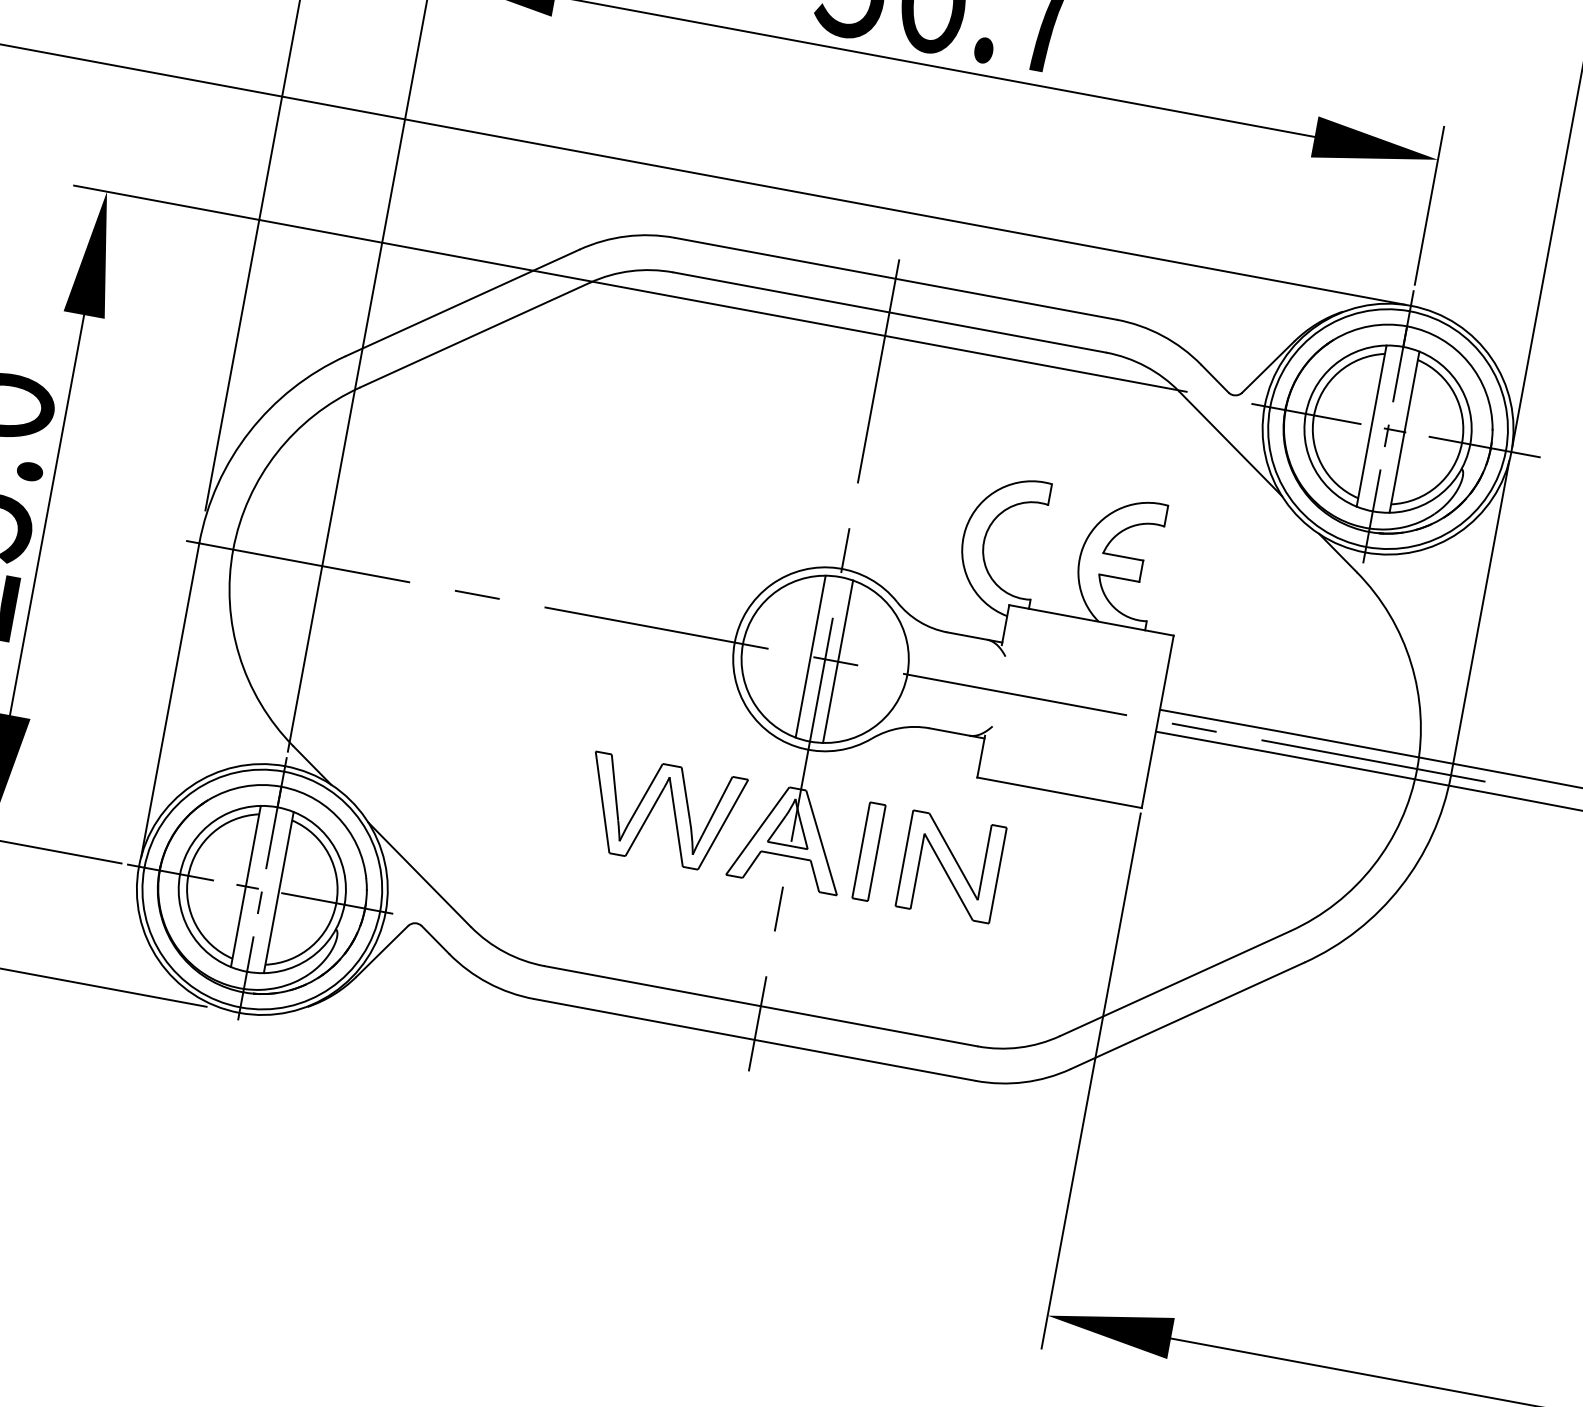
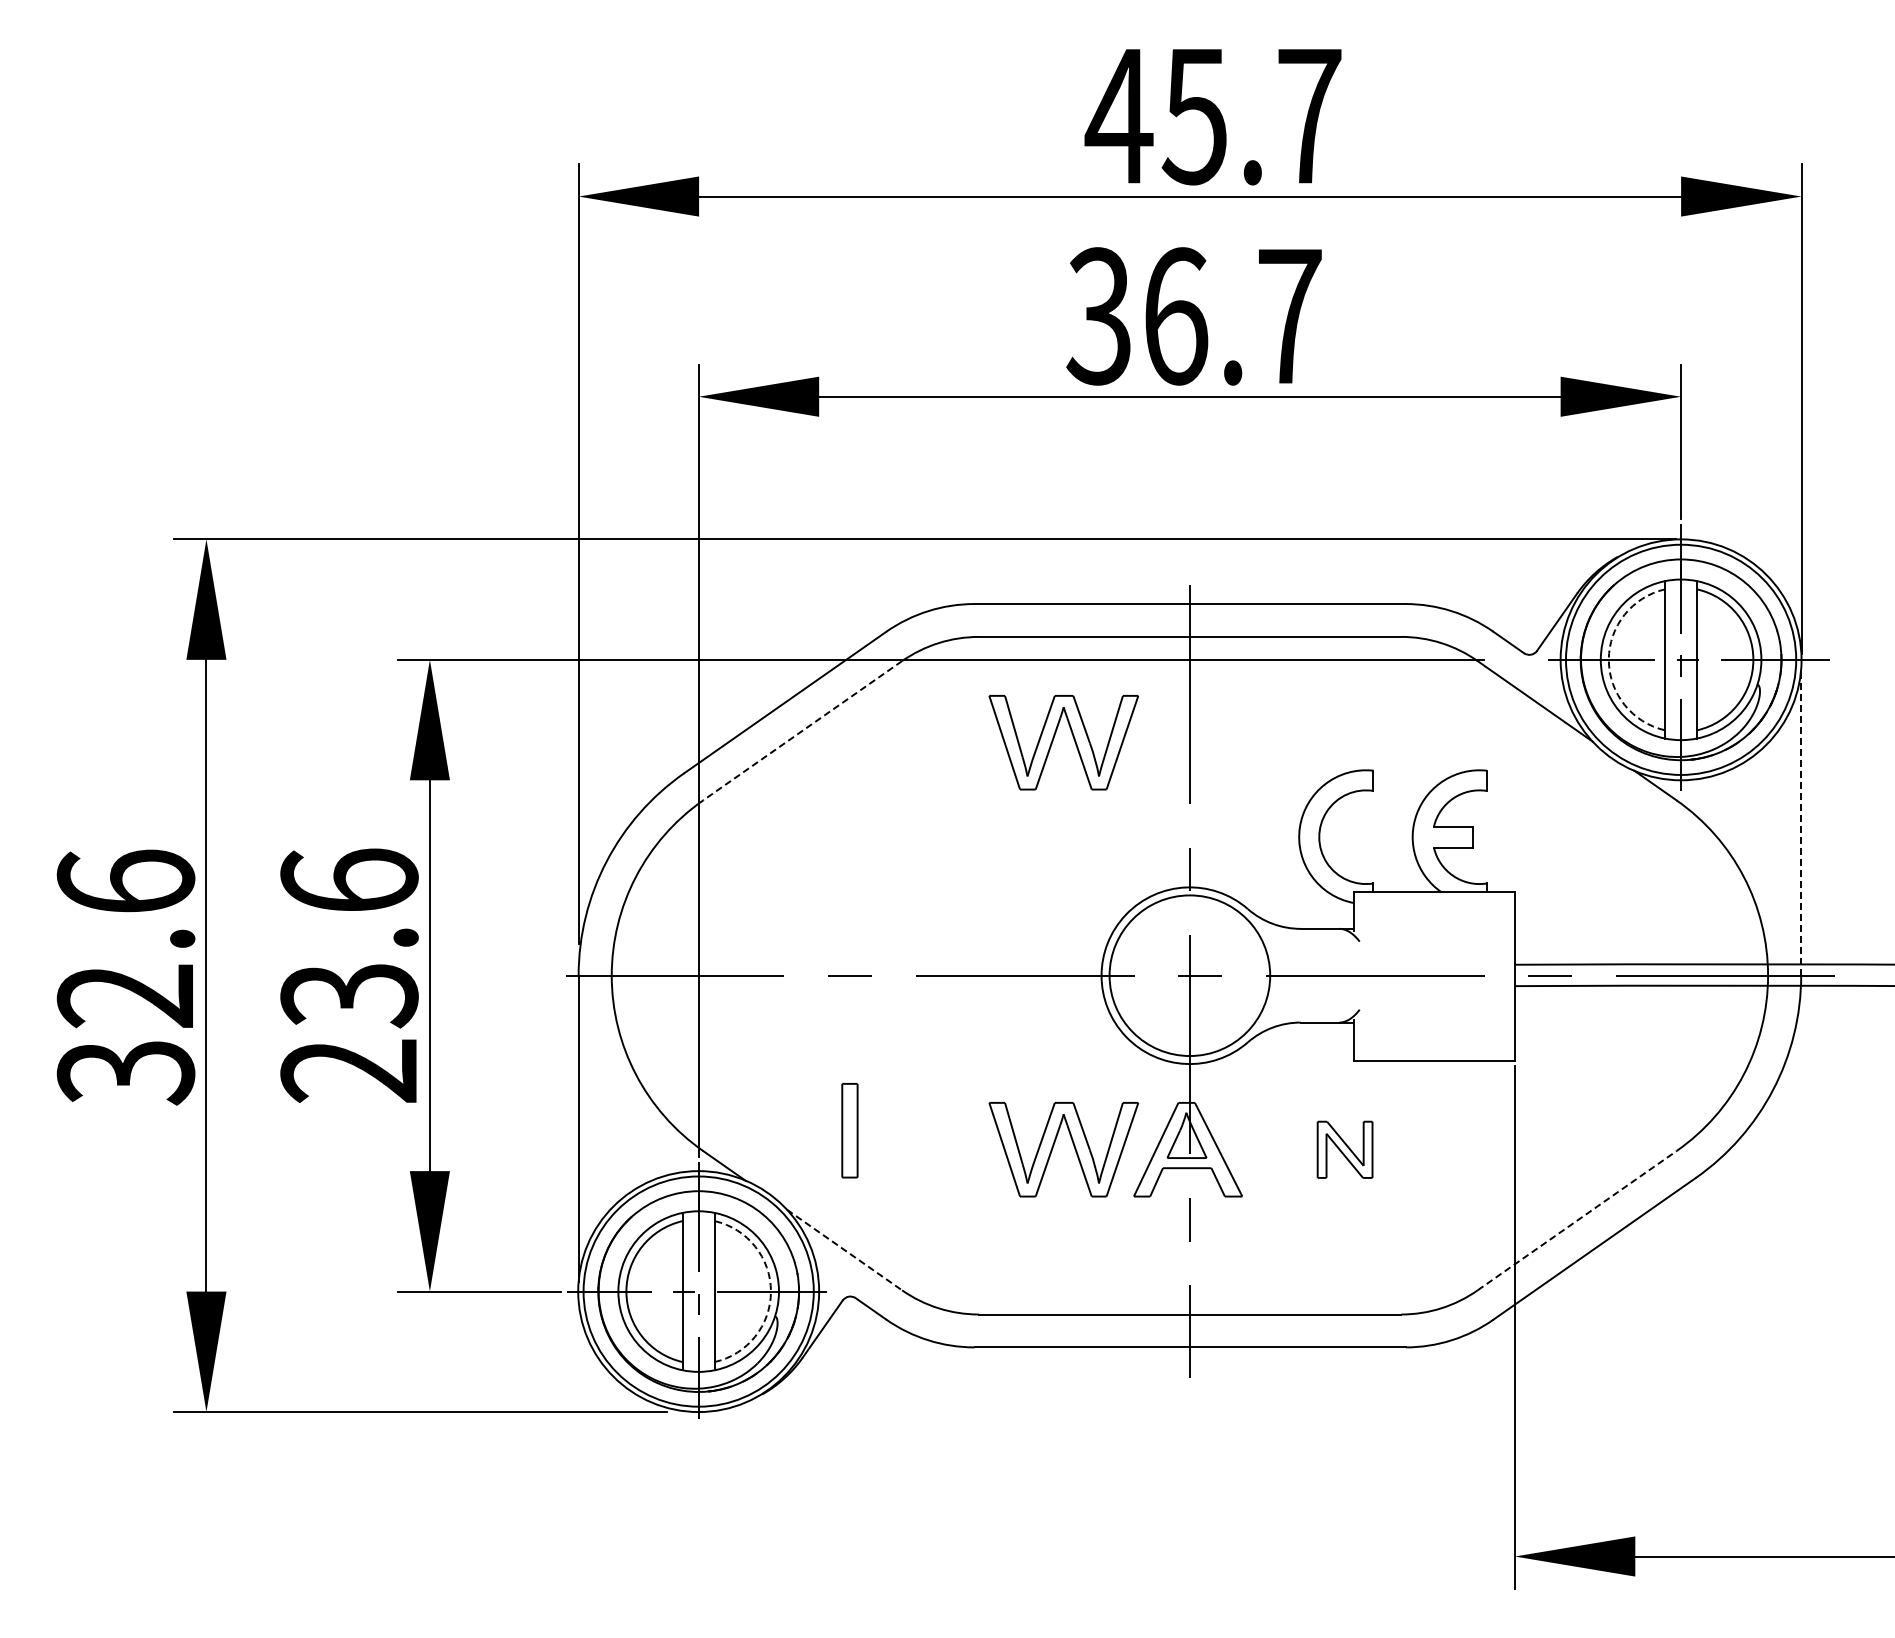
line: (474, 335) -> (802, 731), solid -> dashed
part: (731, 390) -> (1054, 738), added
arc: (1313, 415) -> (1608, 659), solid -> dashed
line: (1480, 617) -> (1801, 821), solid -> dashed
line: (810, 656) -> (1175, 975), removed
line: (838, 661) -> (1202, 975), removed
part: (868, 851) -> (849, 1130), moved
part: (950, 866) -> (1344, 1149), size x0.6
line: (419, 875) -> (844, 1250), solid -> dashed
arc: (335, 903) -> (770, 1291), solid -> dashed
line: (1175, 983) -> (1577, 1220), solid -> dashed

